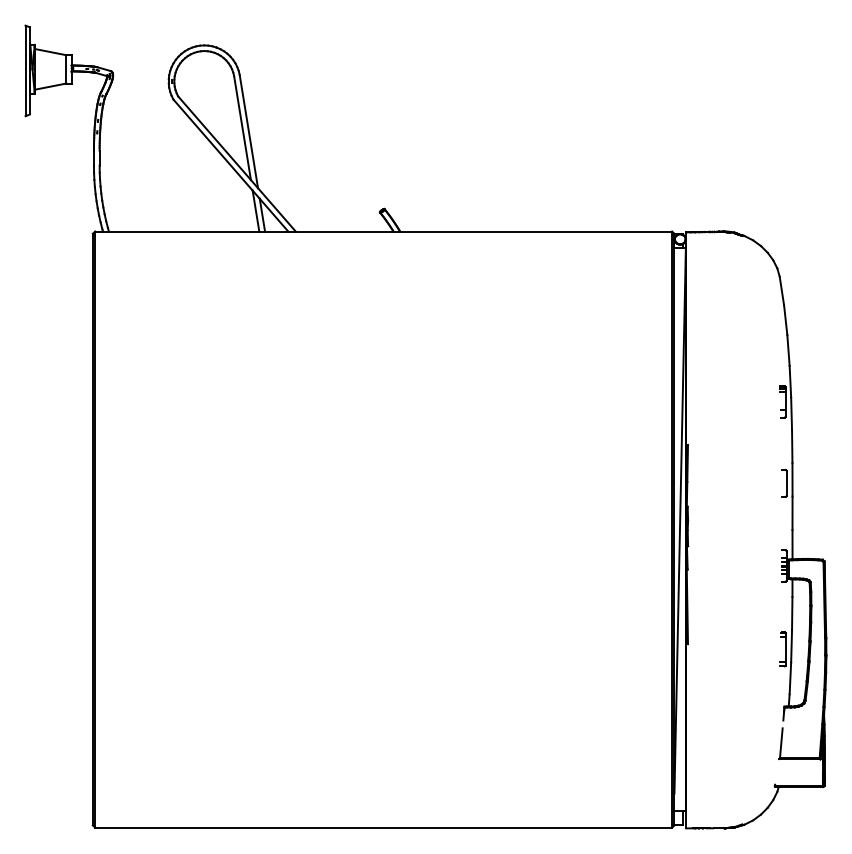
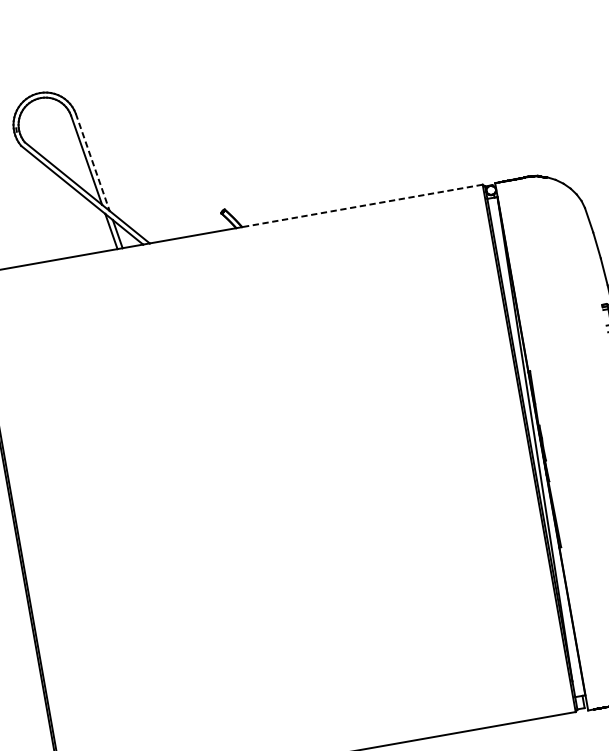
line: (248, 132) -> (92, 163), solid -> dashed
line: (535, 231) -> (361, 206), solid -> dashed

